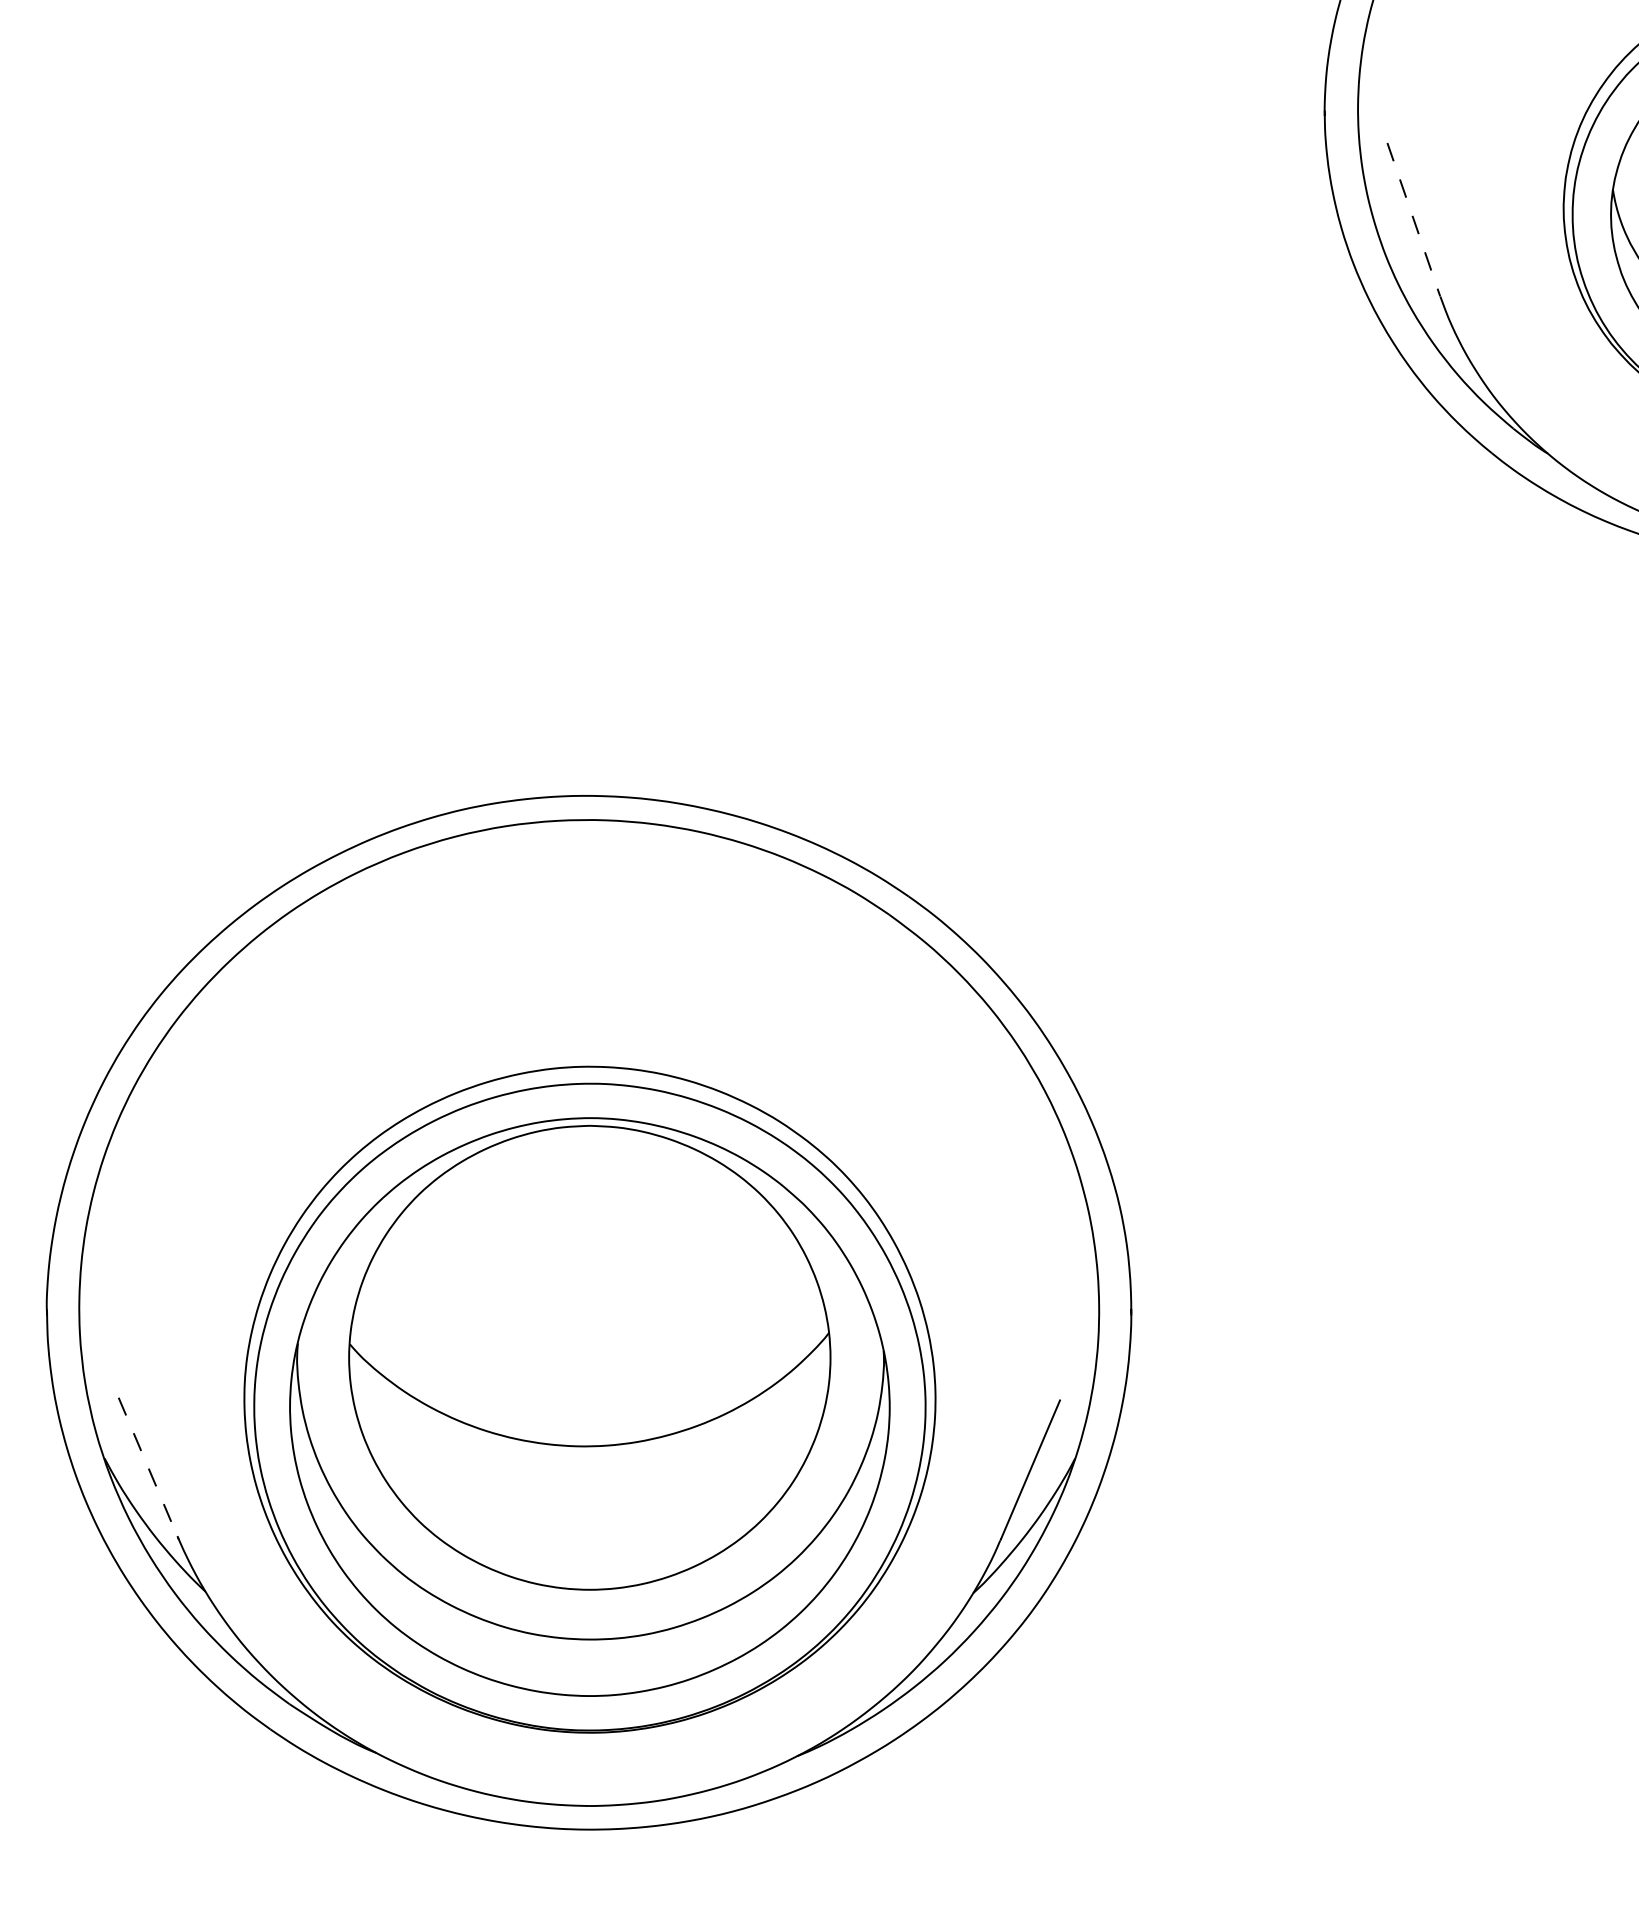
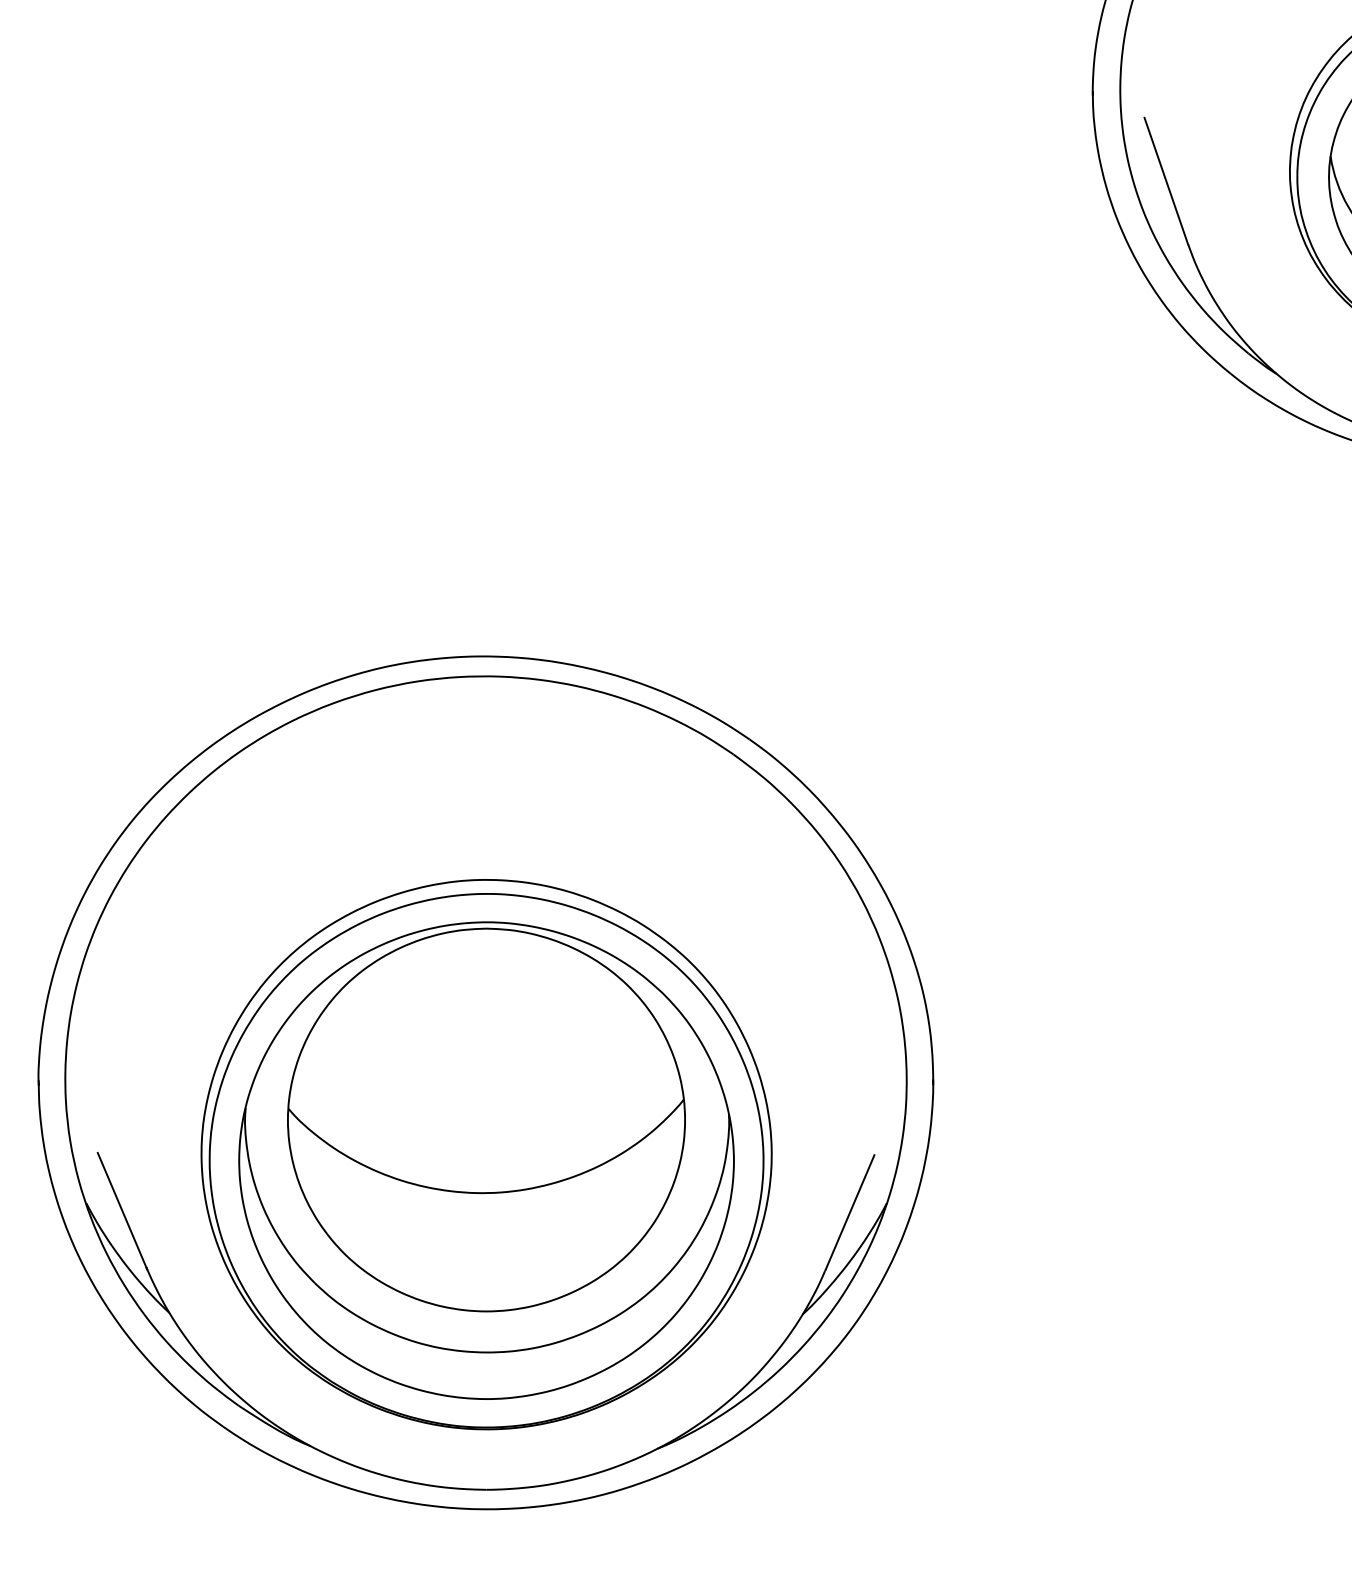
line: (1413, 220) -> (1166, 181), dashed -> solid
line: (148, 1468) -> (122, 1211), dashed -> solid

